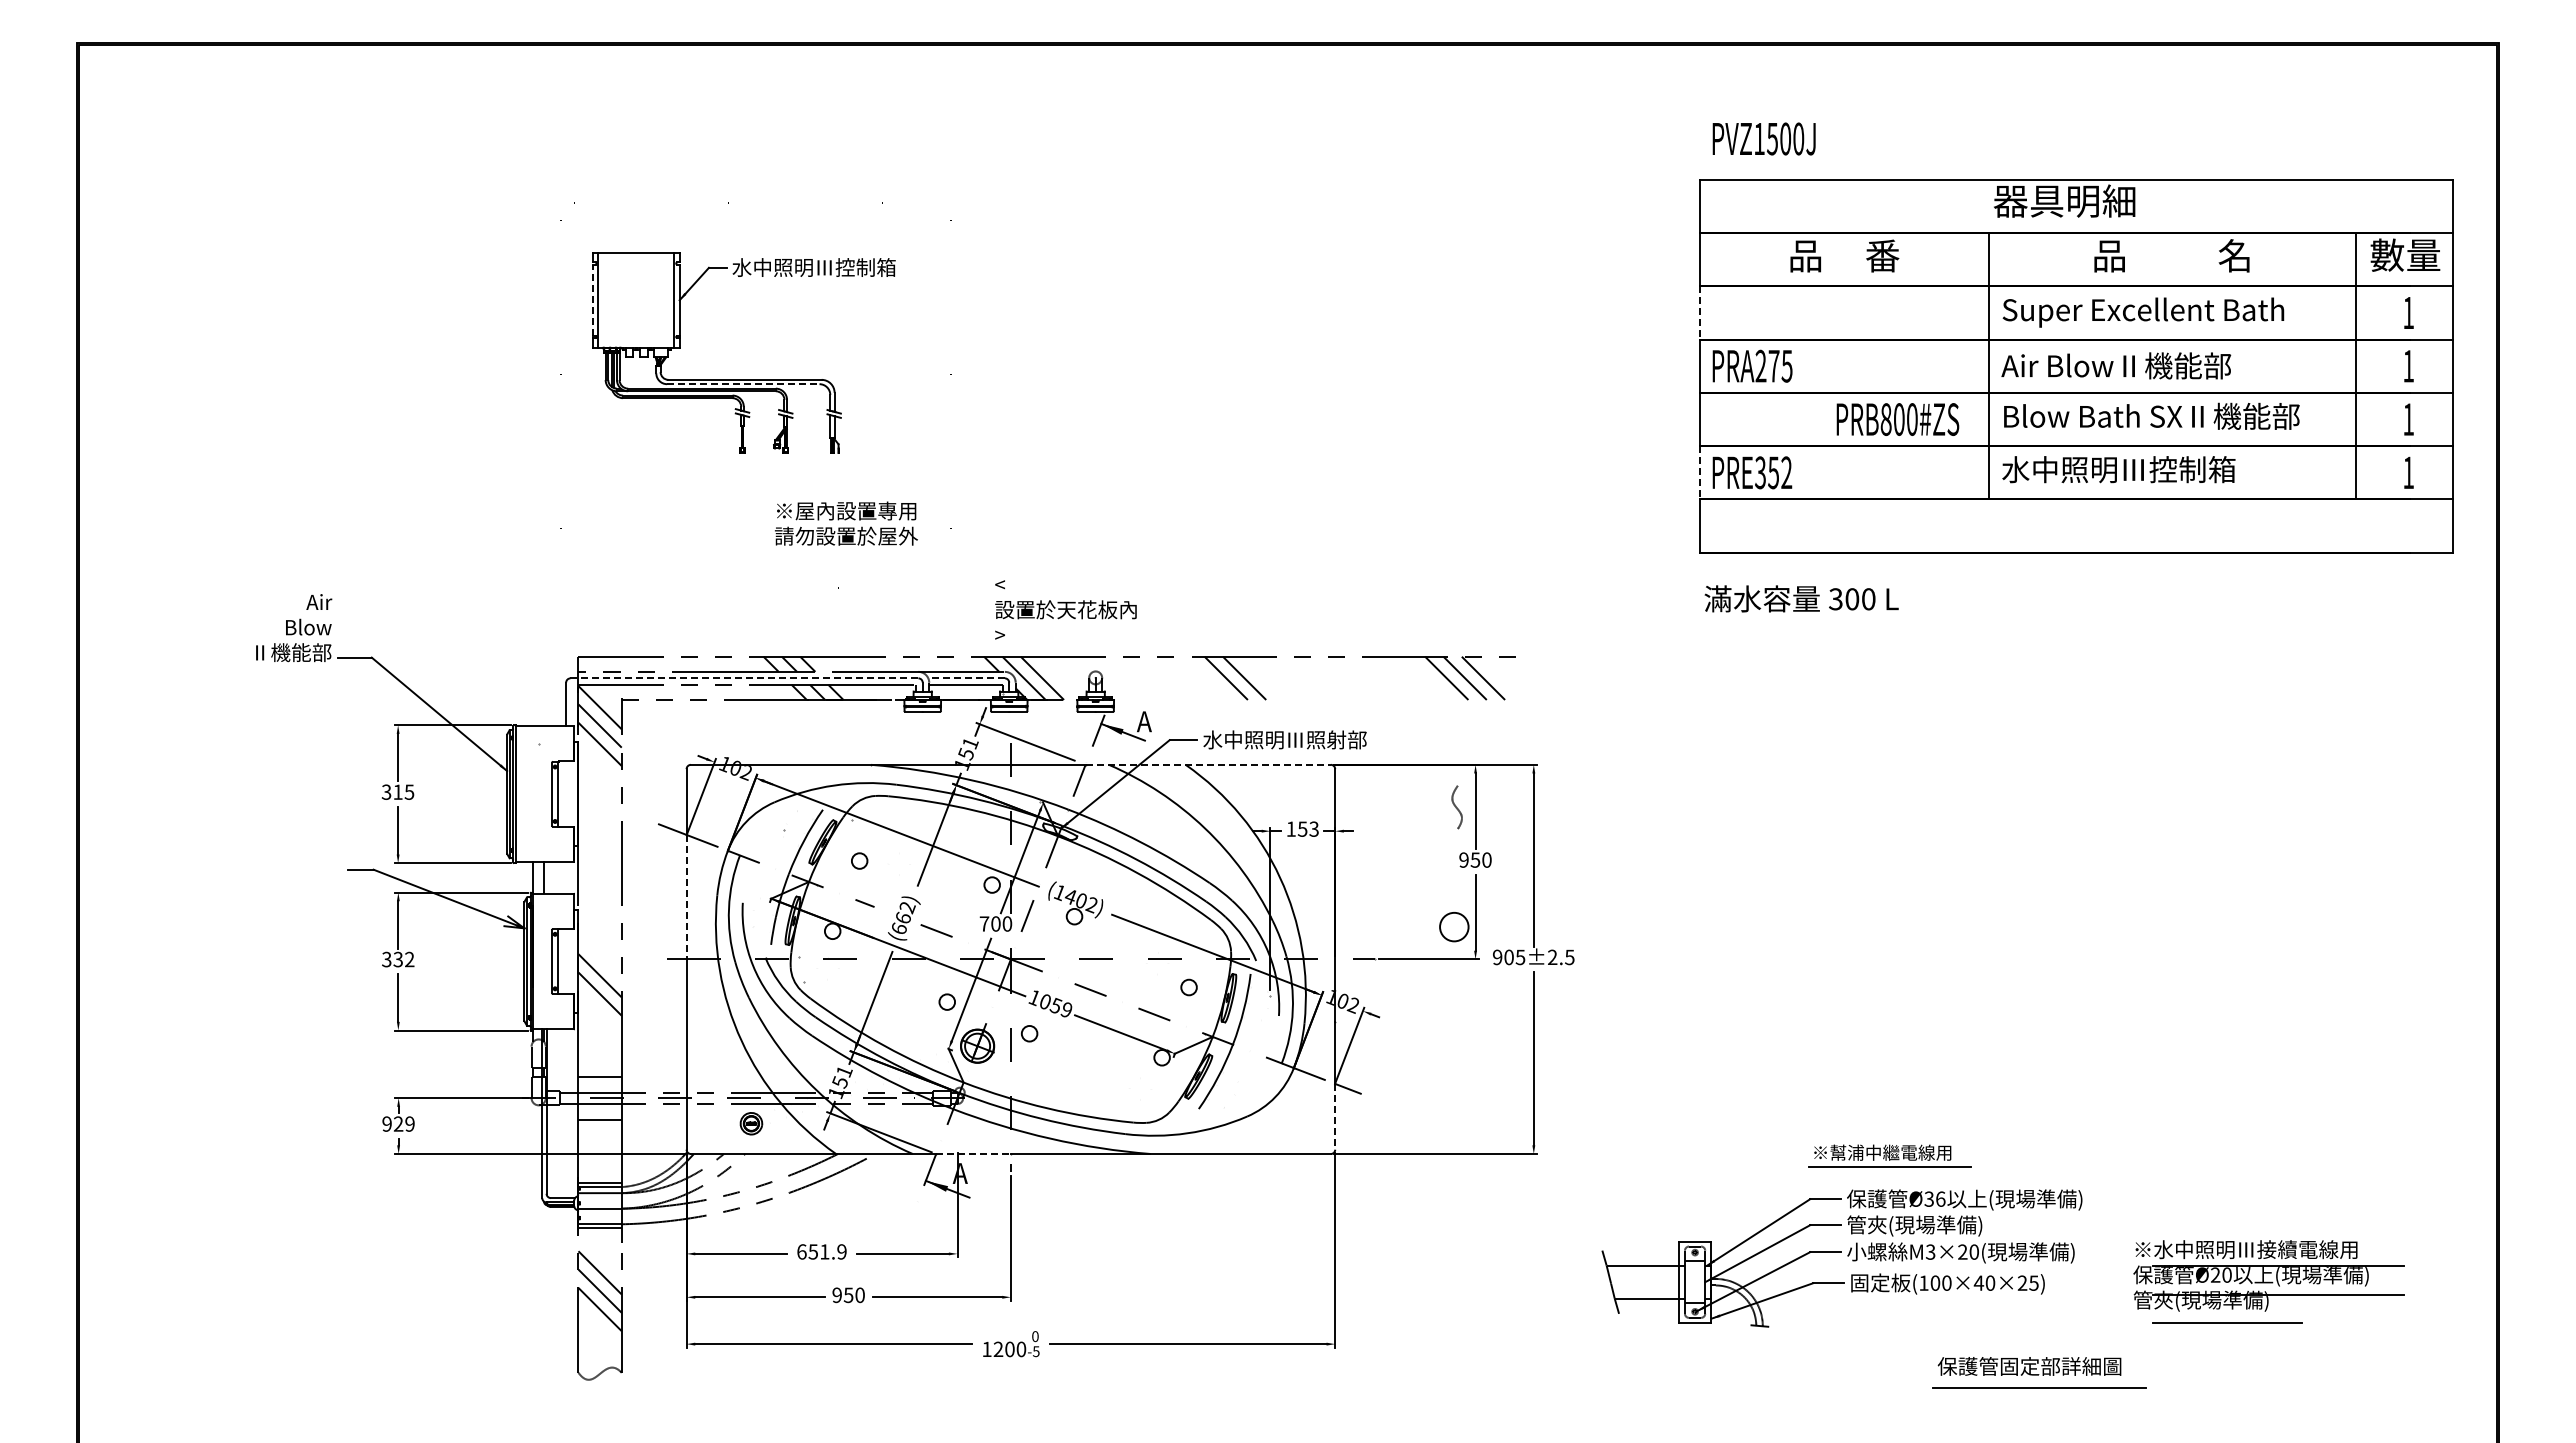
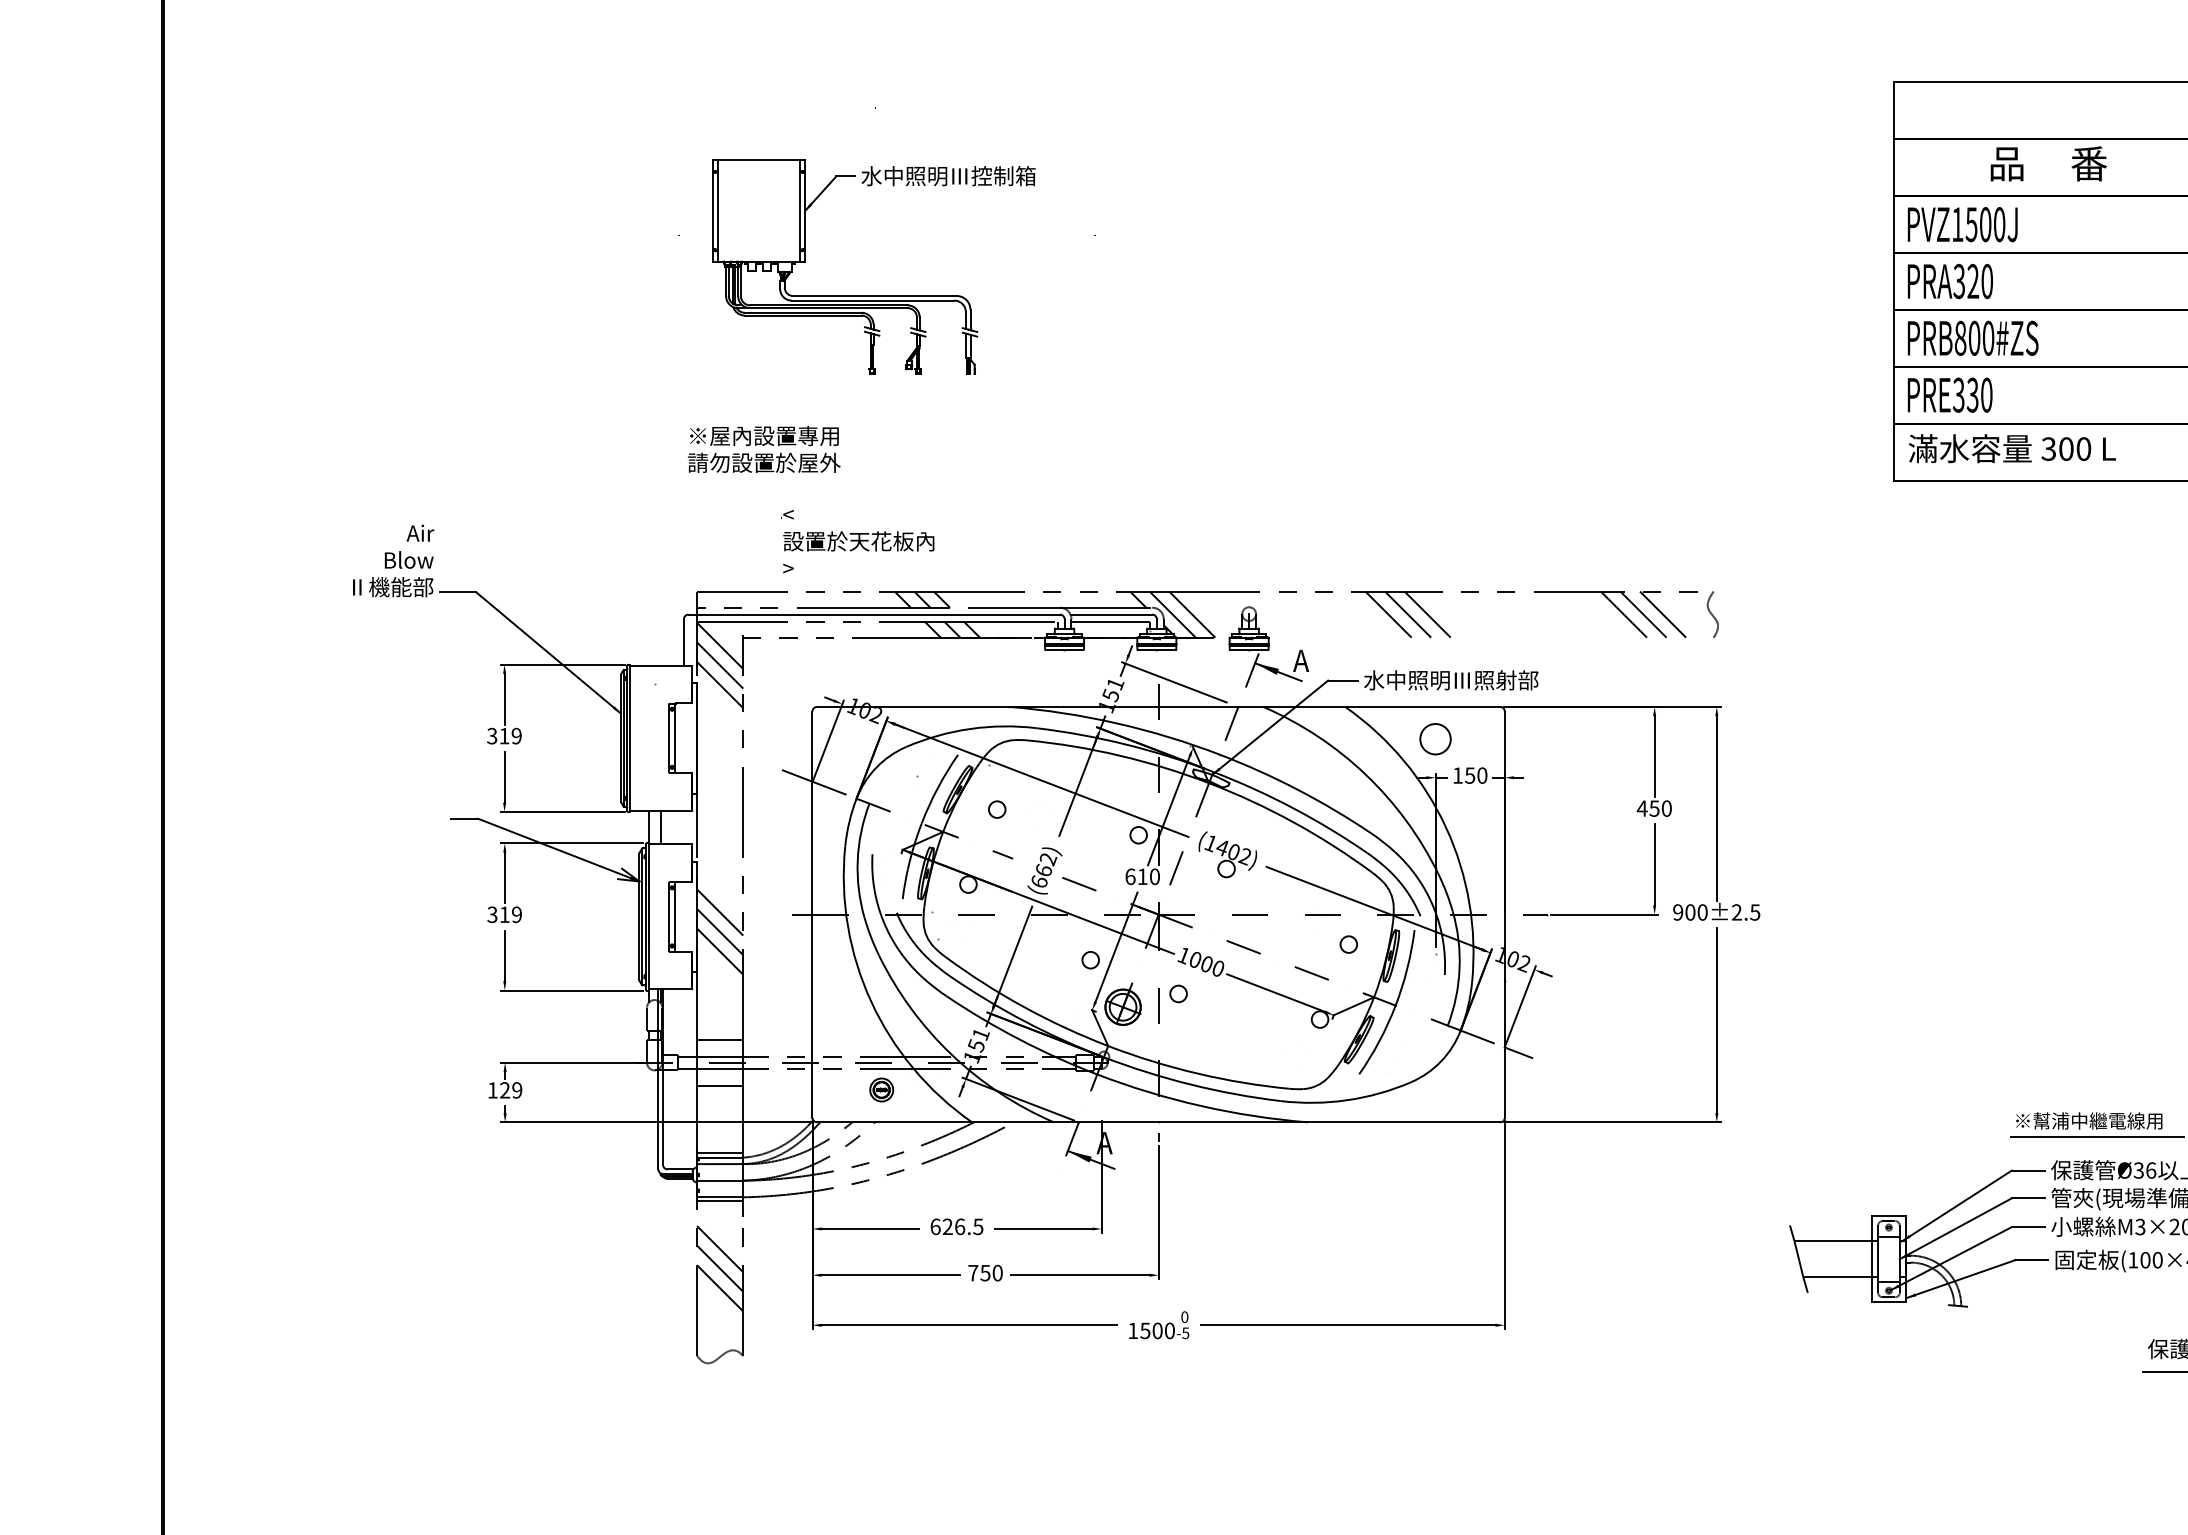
text: (1763, 138) -> (1961, 224), moved
line: (593, 300) -> (713, 211), dashed -> solid
line: (1699, 313) -> (1893, 225), dashed -> solid
text: (1773, 365) -> (1972, 280), PRA275 -> PRA320
line: (743, 384) -> (873, 300), dashed -> solid
text: (1897, 419) -> (1972, 338), moved
line: (1699, 472) -> (1893, 394), dashed -> solid
text: (1780, 472) -> (1980, 394), PRE352 -> PRE330
text: (846, 523) -> (764, 449), moved
text: (1801, 598) -> (2012, 448), moved
text: (1065, 609) -> (858, 541), moved
line: (1262, 677) -> (1427, 613), added
line: (744, 678) -> (874, 614), dashed -> solid
line: (966, 678) -> (1111, 614), dashed -> solid
line: (1208, 764) -> (1369, 706), dashed -> solid
text: (409, 791) -> (516, 735), 315 -> 319
curve: (1456, 807) -> (1712, 614), moved
text: (1313, 828) -> (1481, 774), 153 -> 150
text: (1463, 859) -> (1641, 807), 950 -> 450
line: (686, 897) -> (812, 848), dashed -> solid
text: (989, 923) -> (1135, 876), 700 -> 610
circle: (1454, 927) -> (1435, 739), moved
text: (1520, 956) -> (1702, 911), 905±2.5 -> 900±2.5
line: (599, 957) -> (719, 912), added
text: (403, 959) -> (510, 914), 332 -> 319
text: (1060, 1007) -> (1211, 965), 1059 -> 1000
line: (1335, 1116) -> (1505, 1082), dashed -> solid
text: (386, 1123) -> (492, 1089), 929 -> 129
line: (974, 1154) -> (1119, 1122), dashed -> solid
text: (827, 1251) -> (962, 1226), 651.9 -> 626.5
text: (836, 1295) -> (972, 1273), 950 -> 750
text: (998, 1349) -> (1145, 1330), 1200 -> 1500

